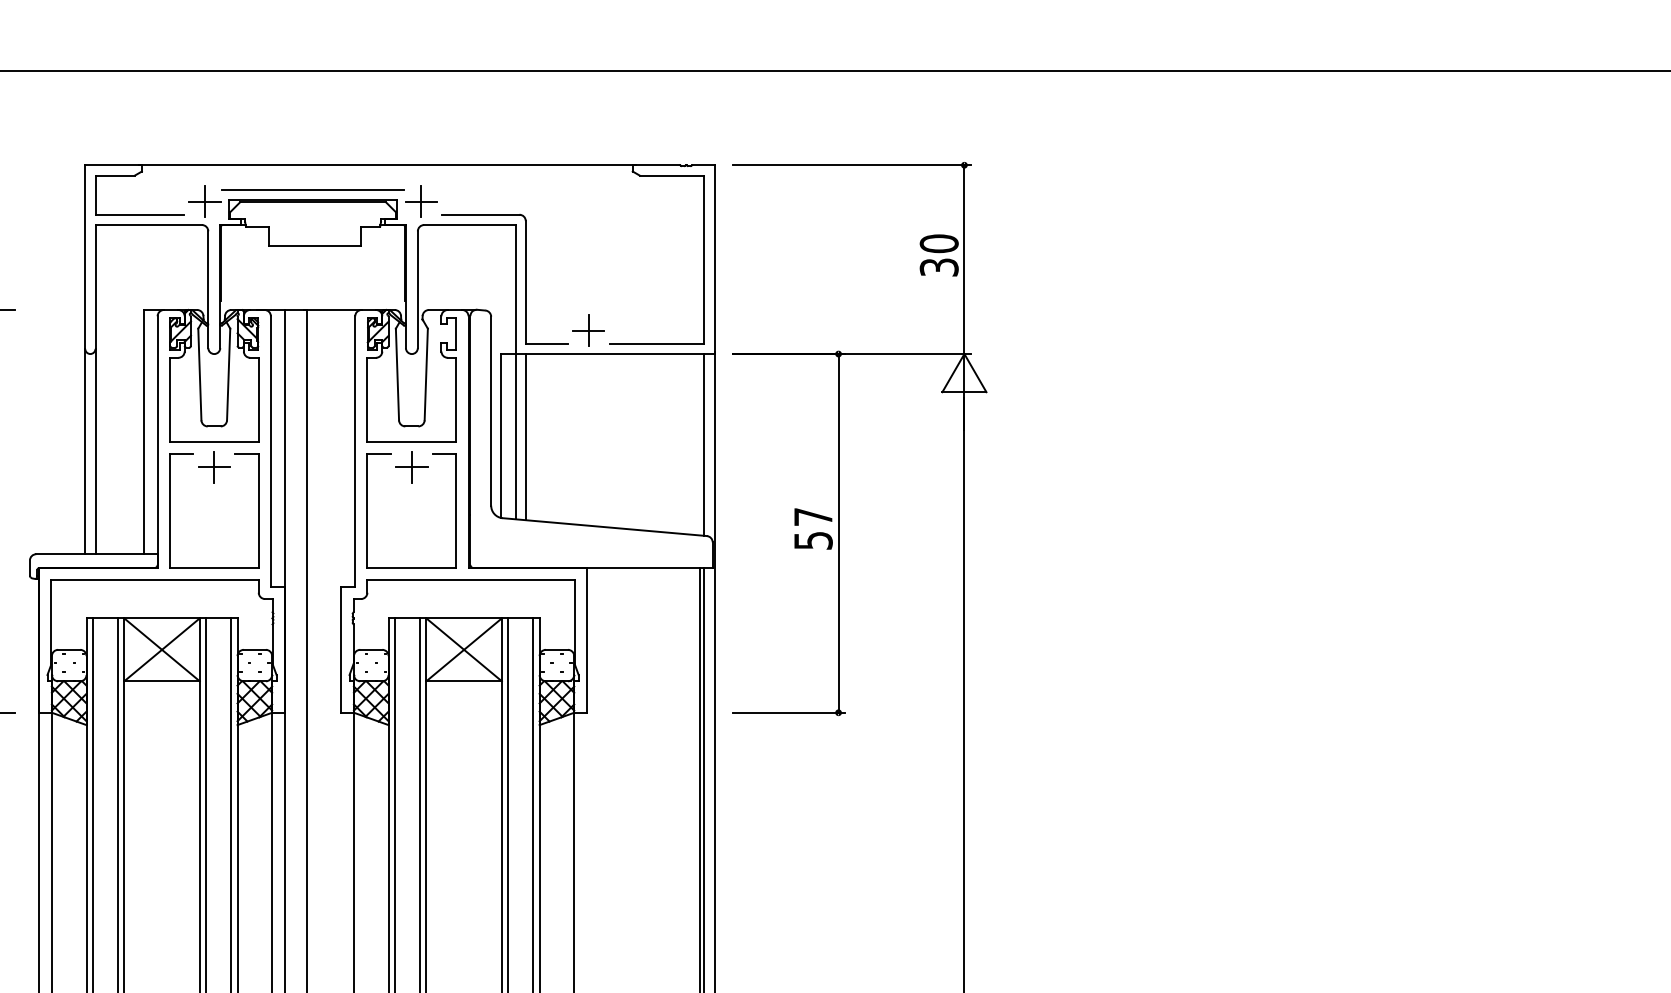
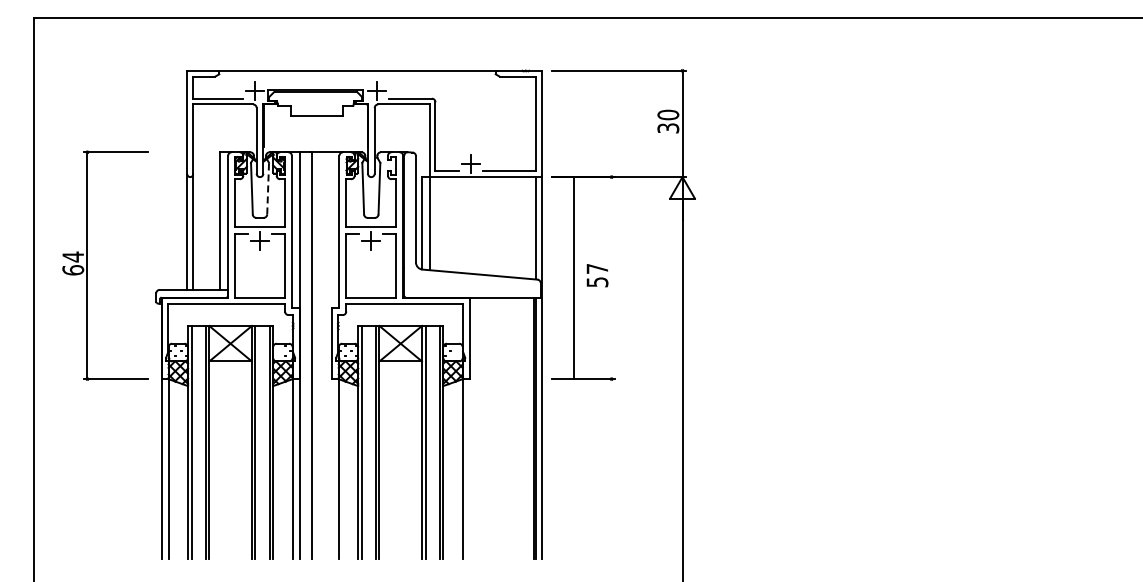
line: (312, 189) -> (315, 84), removed
line: (229, 374) -> (268, 188), solid -> dashed
line: (525, 436) -> (435, 223), removed
line: (838, 534) -> (573, 278), moved

